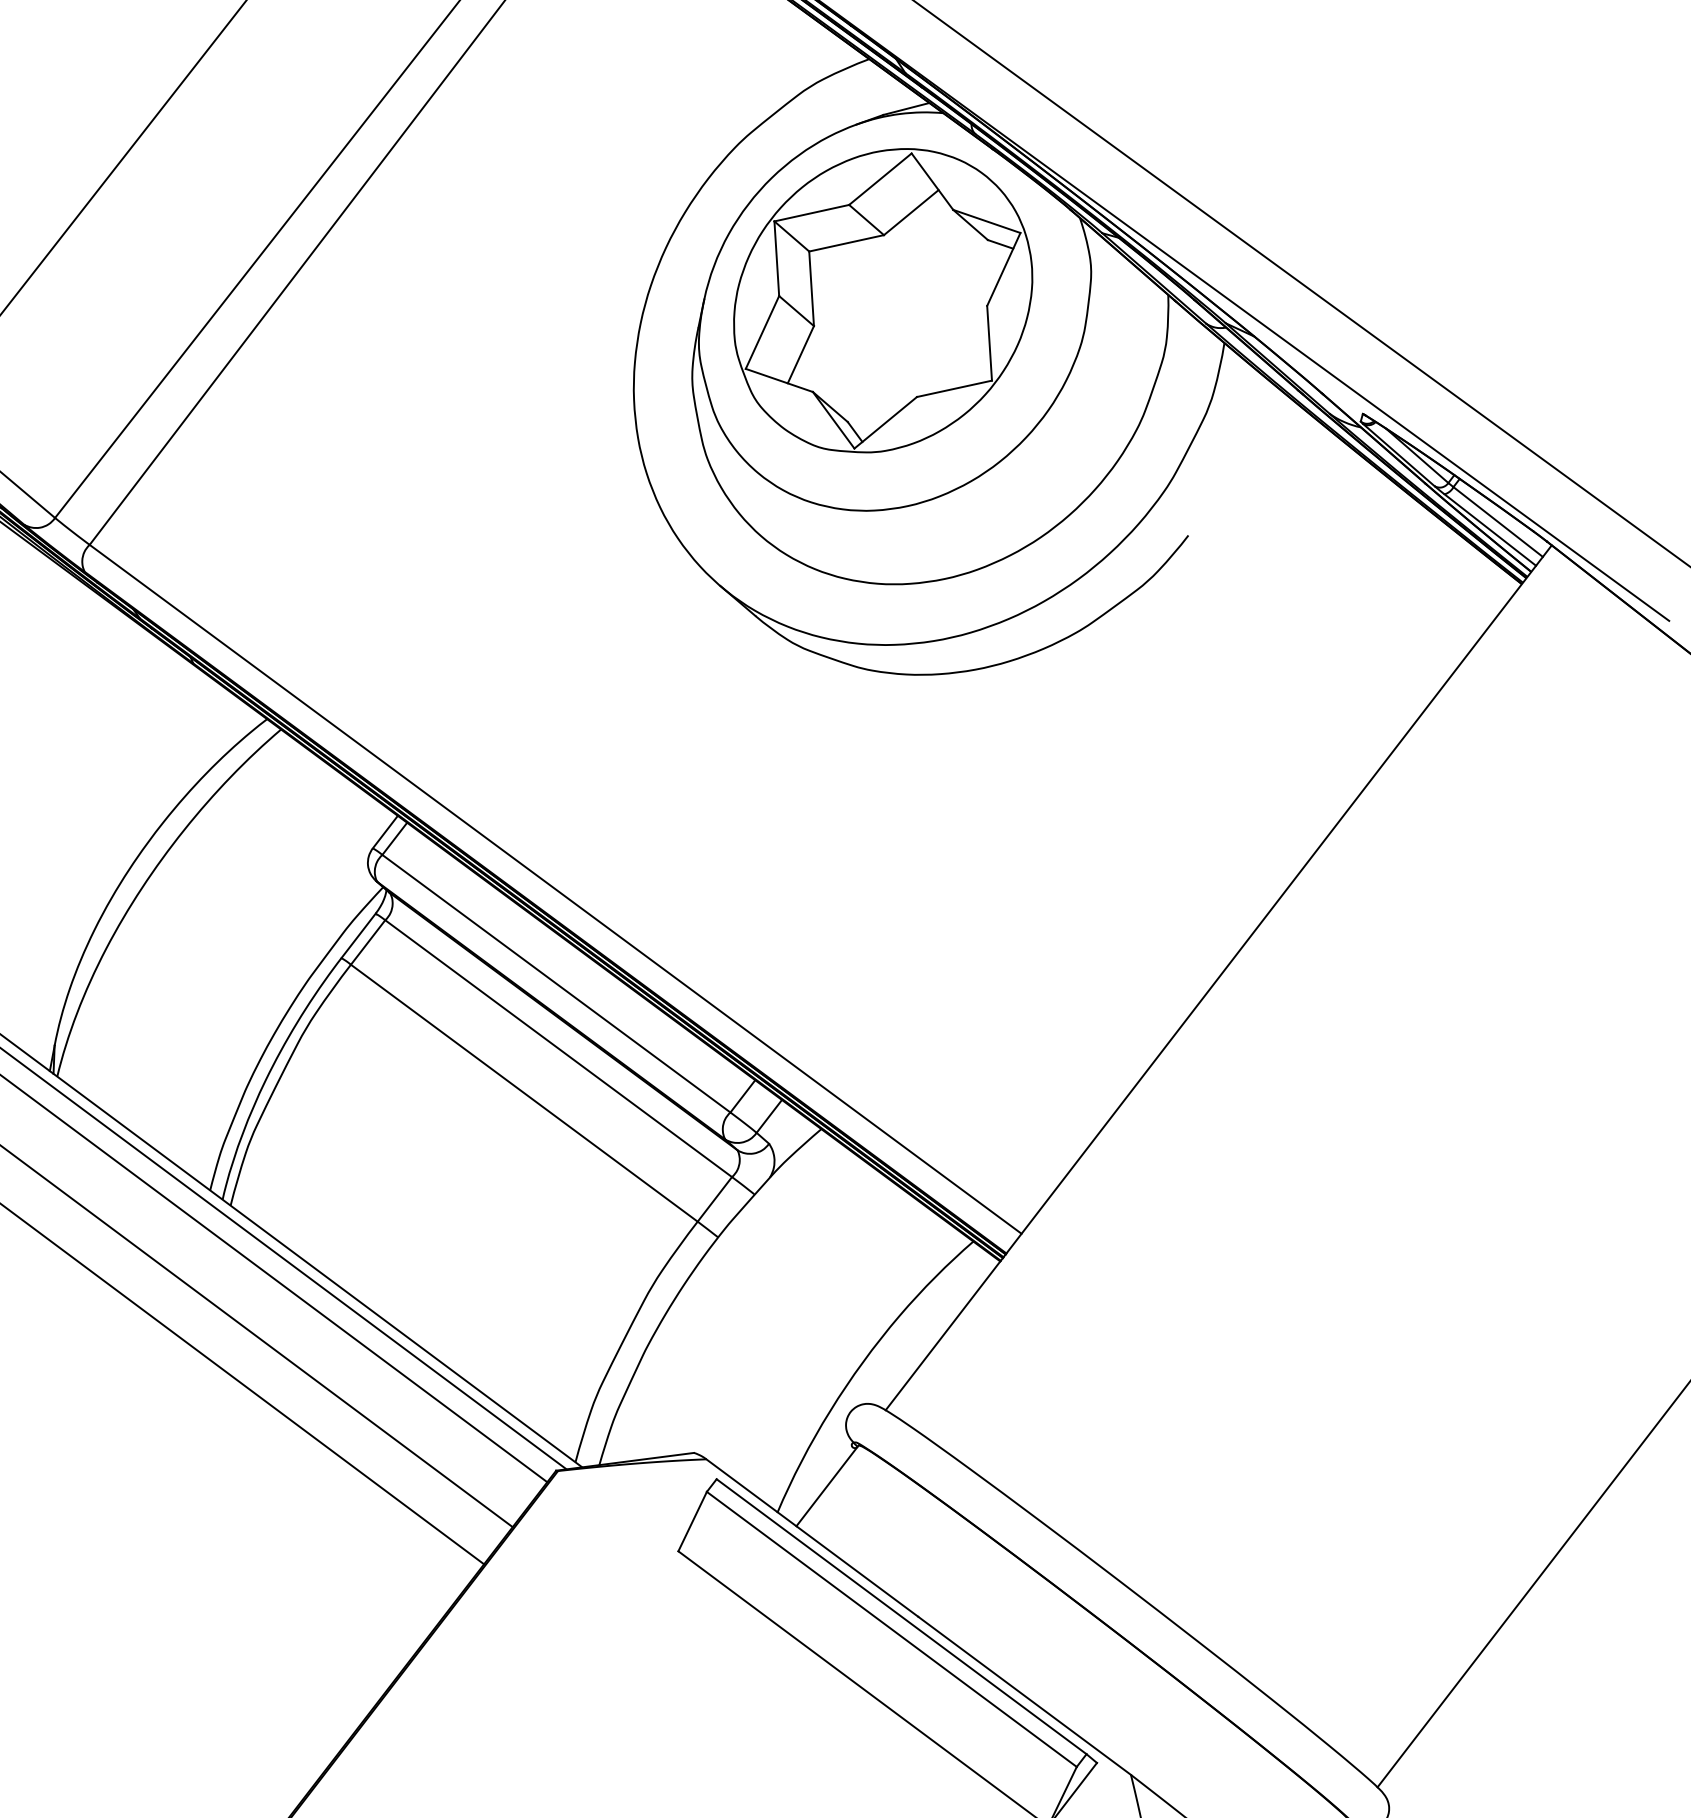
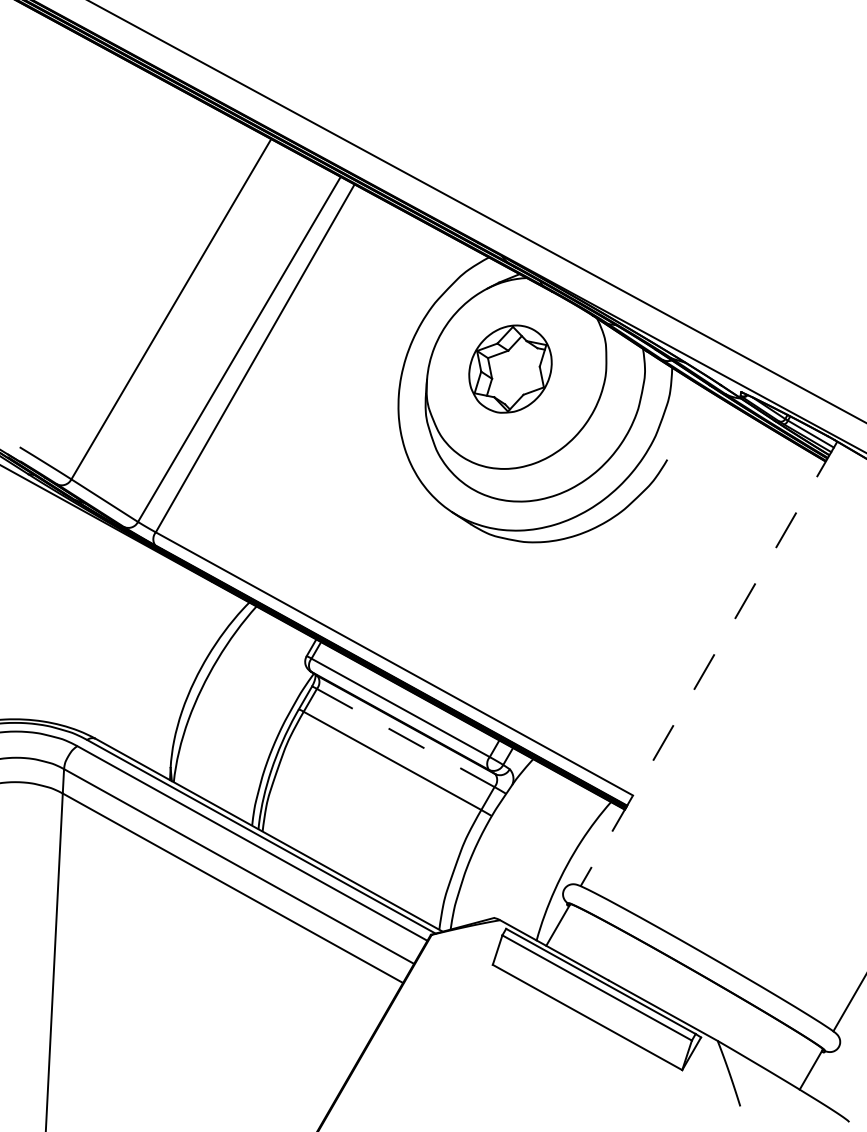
part: (883, 299) -> (510, 368), size x0.6
line: (1219, 977) -> (709, 663), solid -> dashed
line: (560, 1049) -> (406, 738), solid -> dashed

